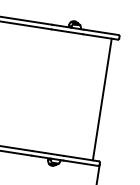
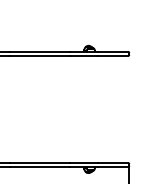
line: (101, 99) -> (122, 109), removed

